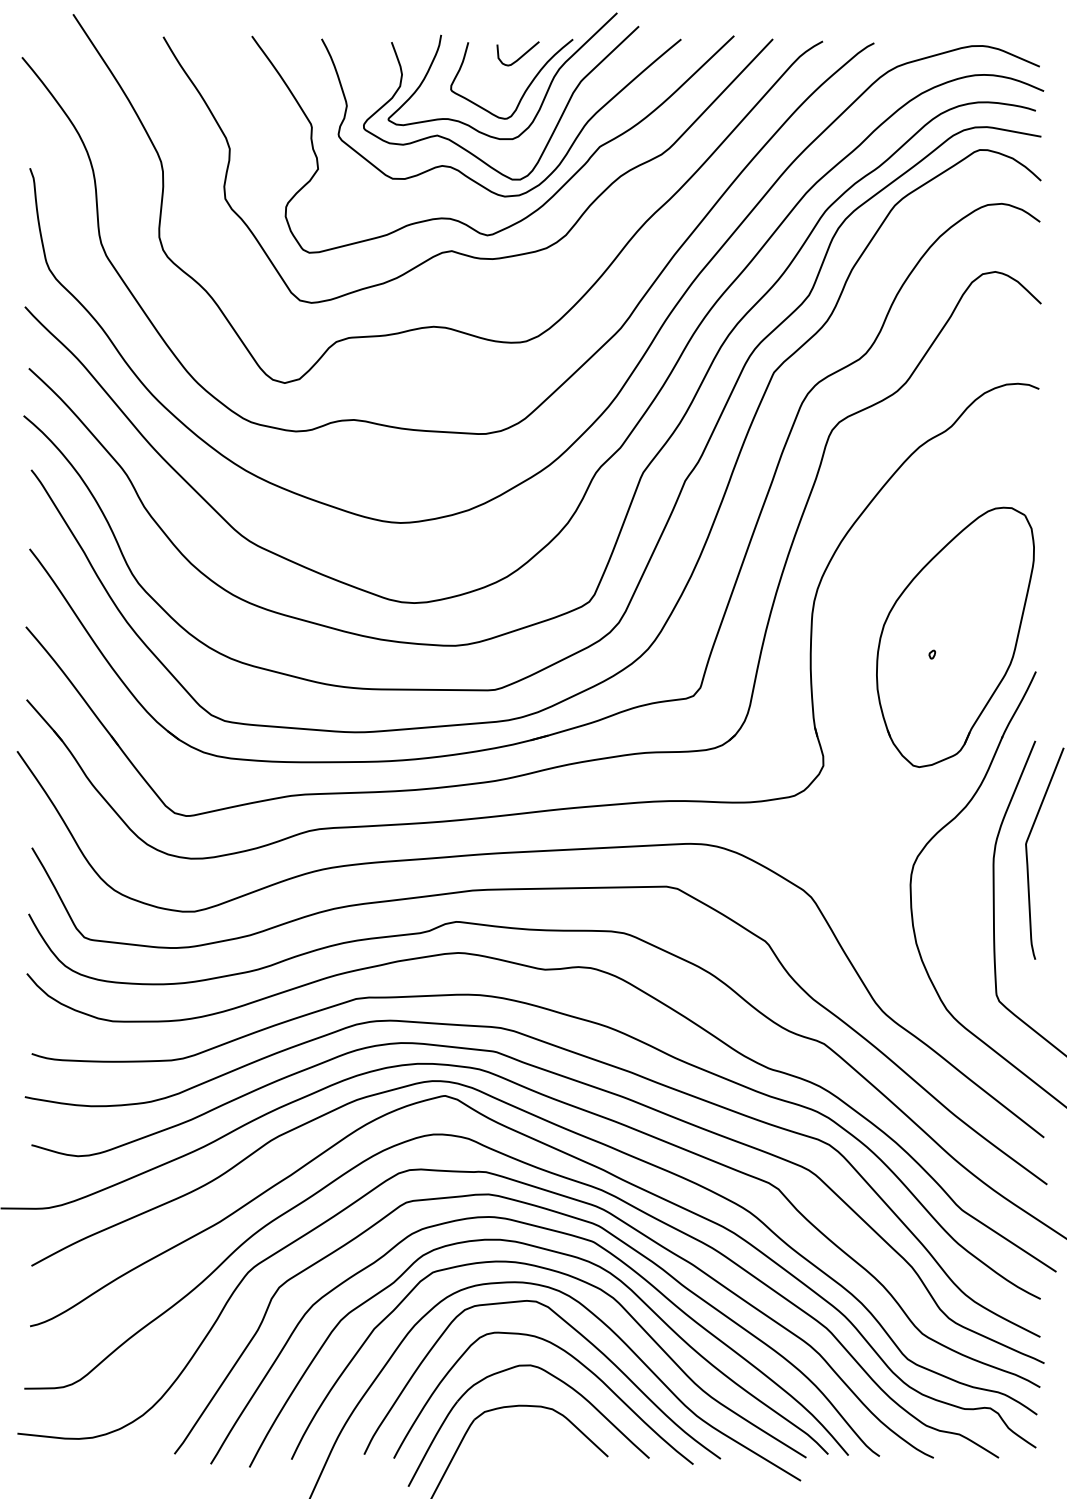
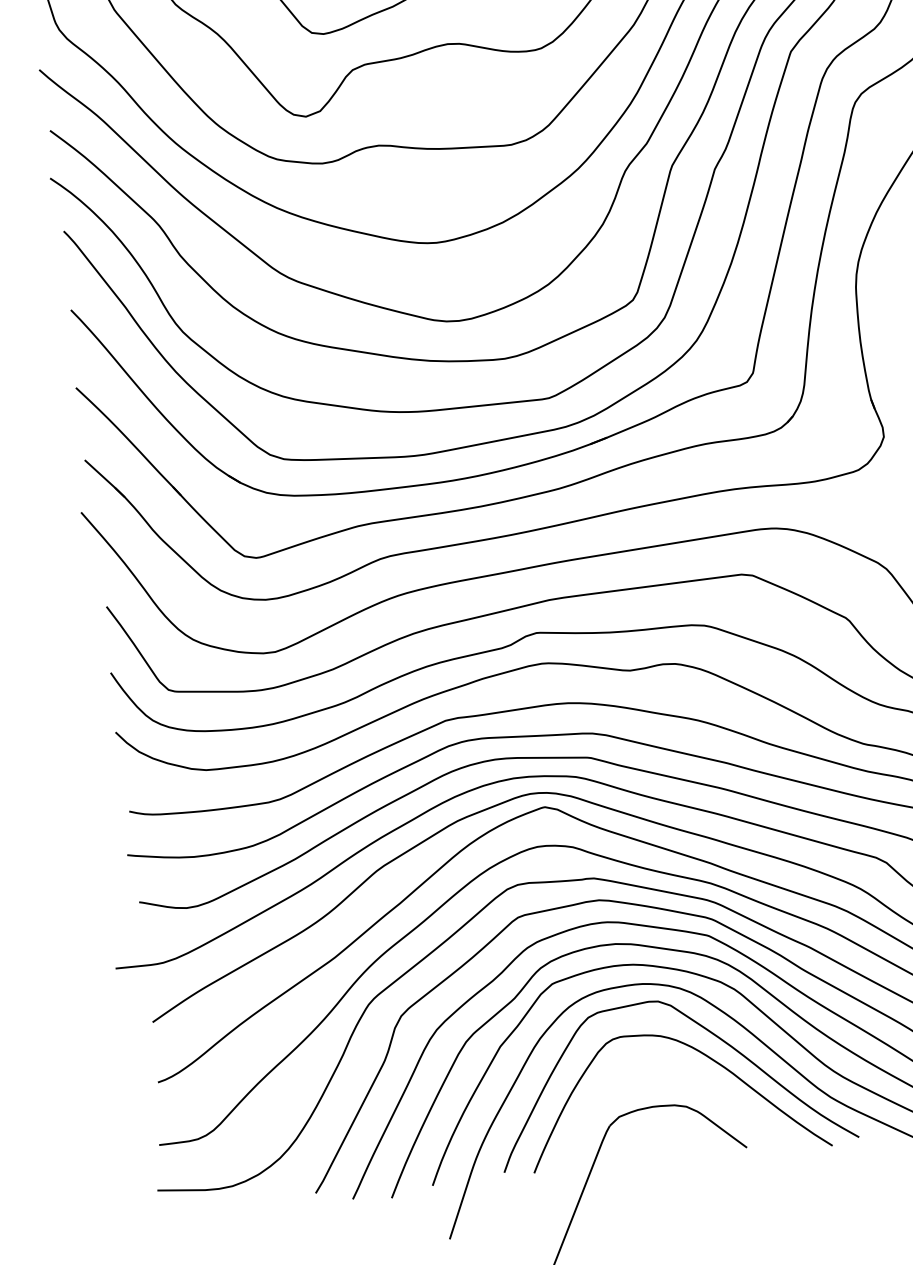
part: (558, 1380) -> (689, 1077), removed

